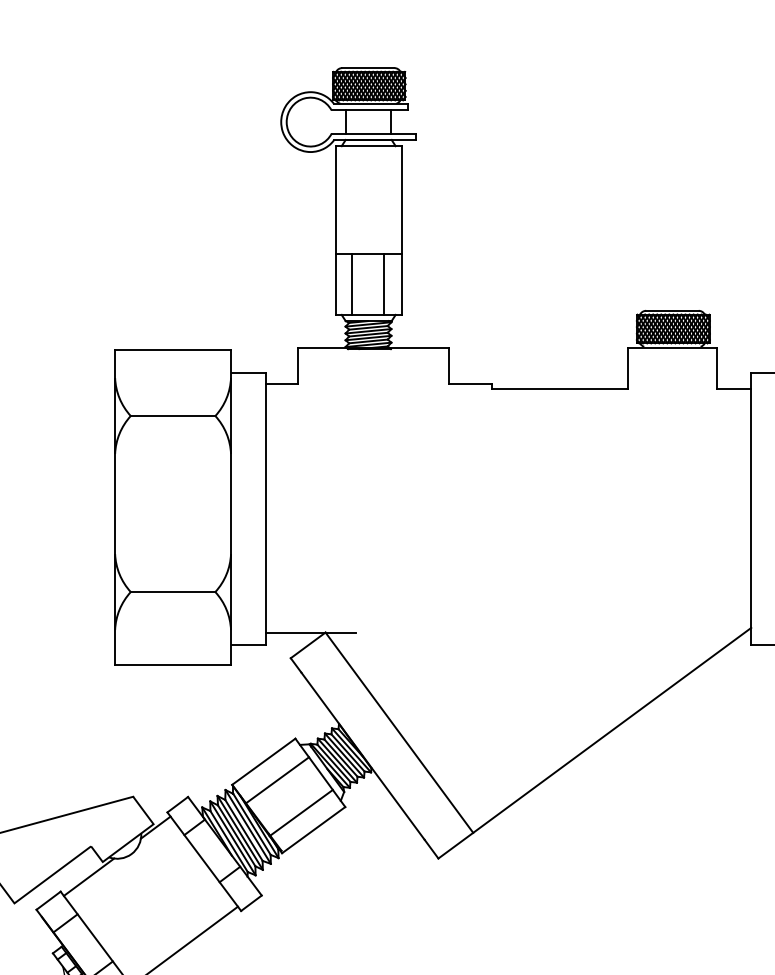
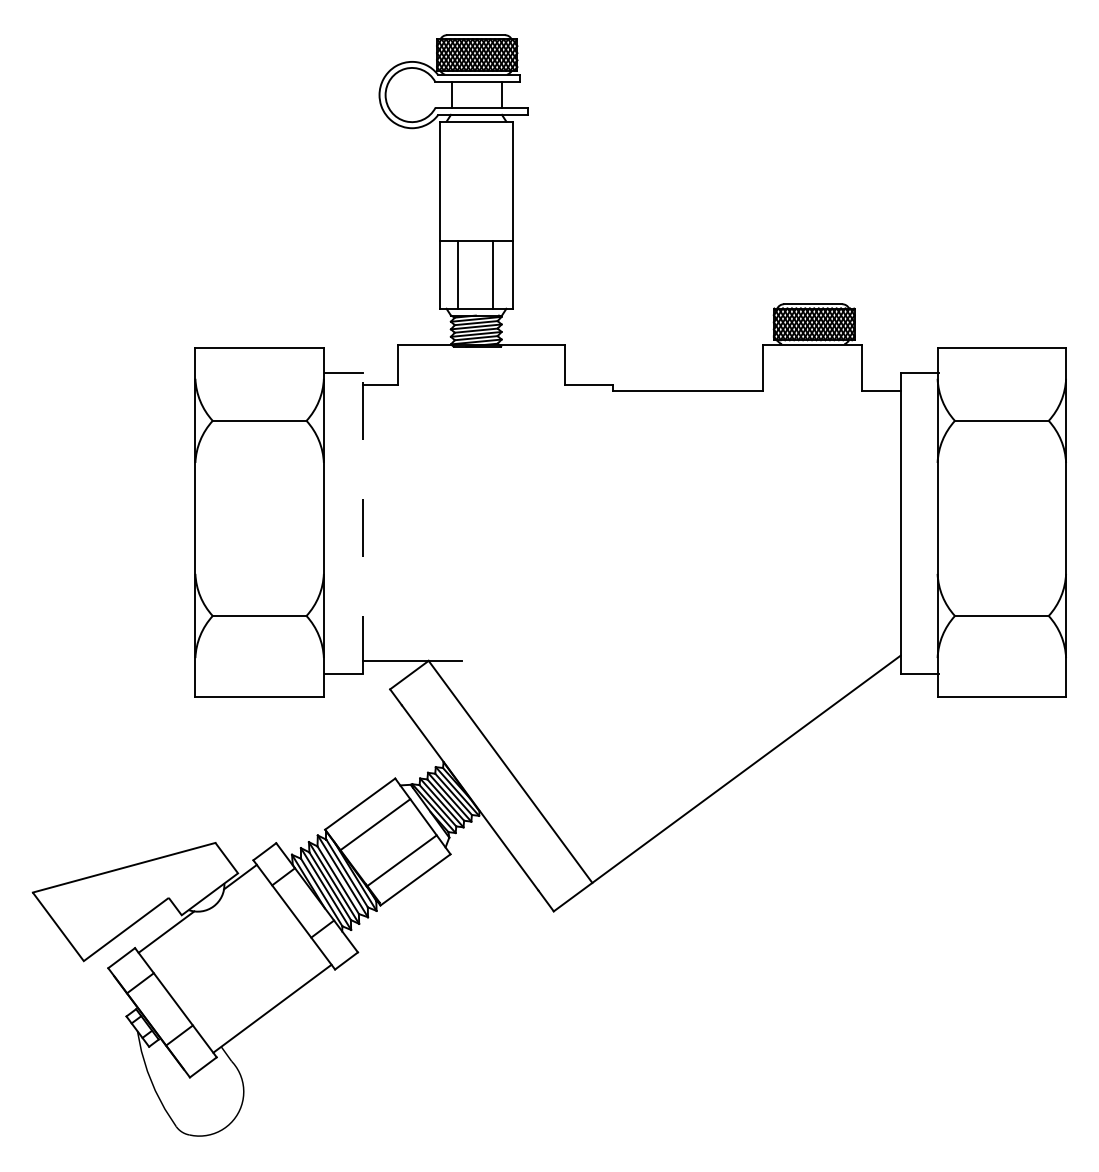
line: (265, 508) -> (362, 523), solid -> dashed

